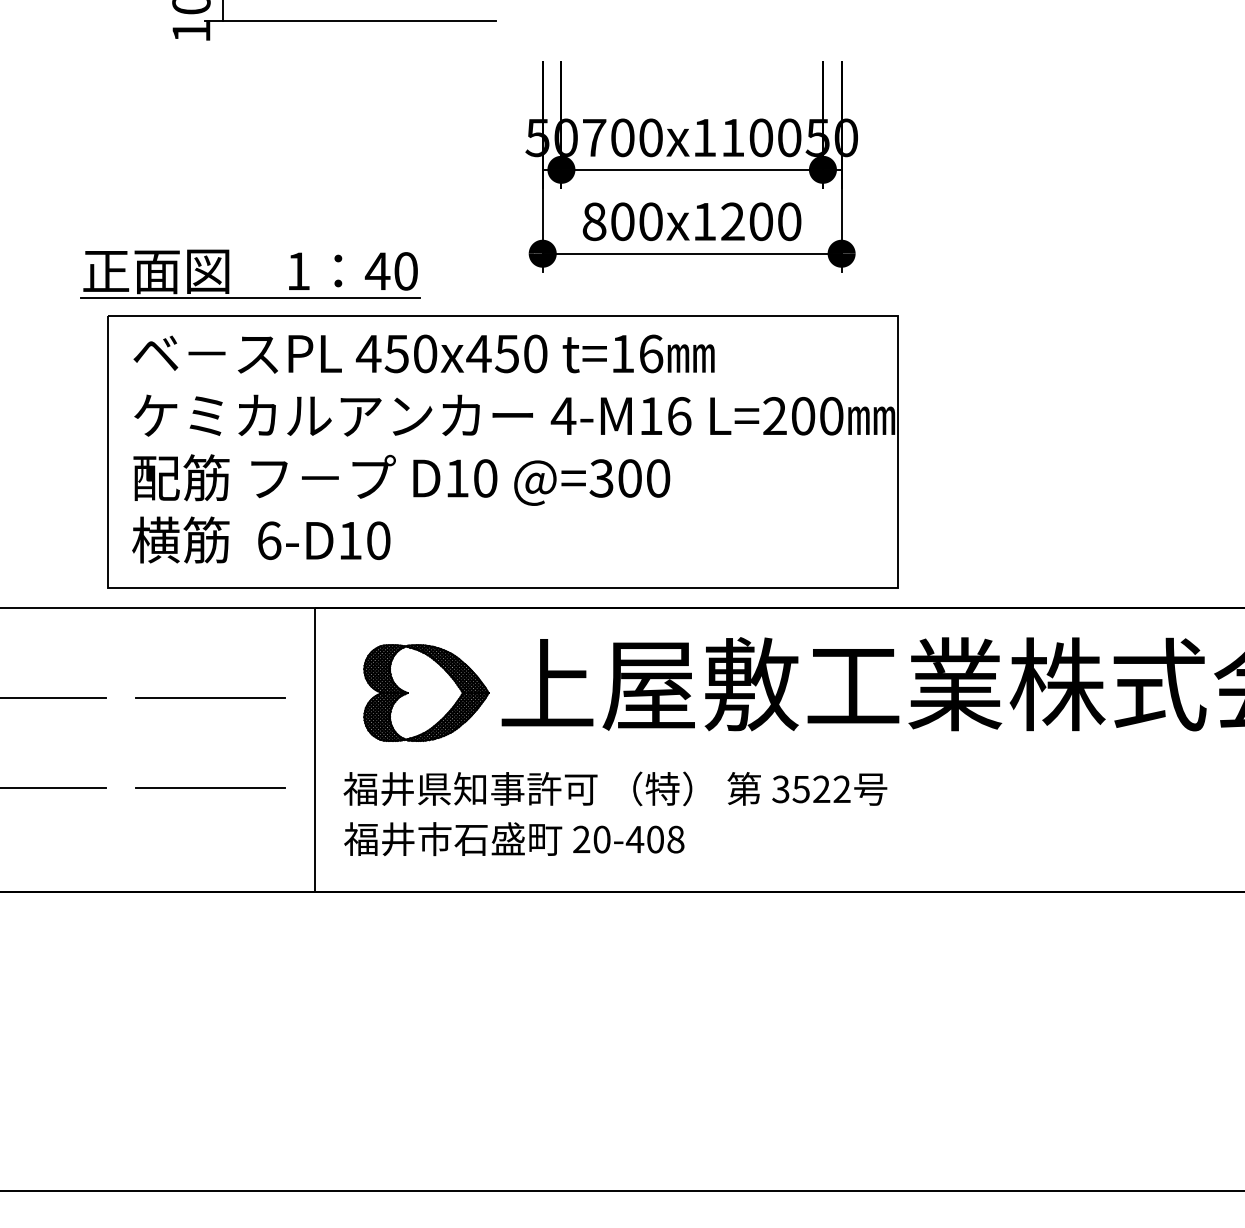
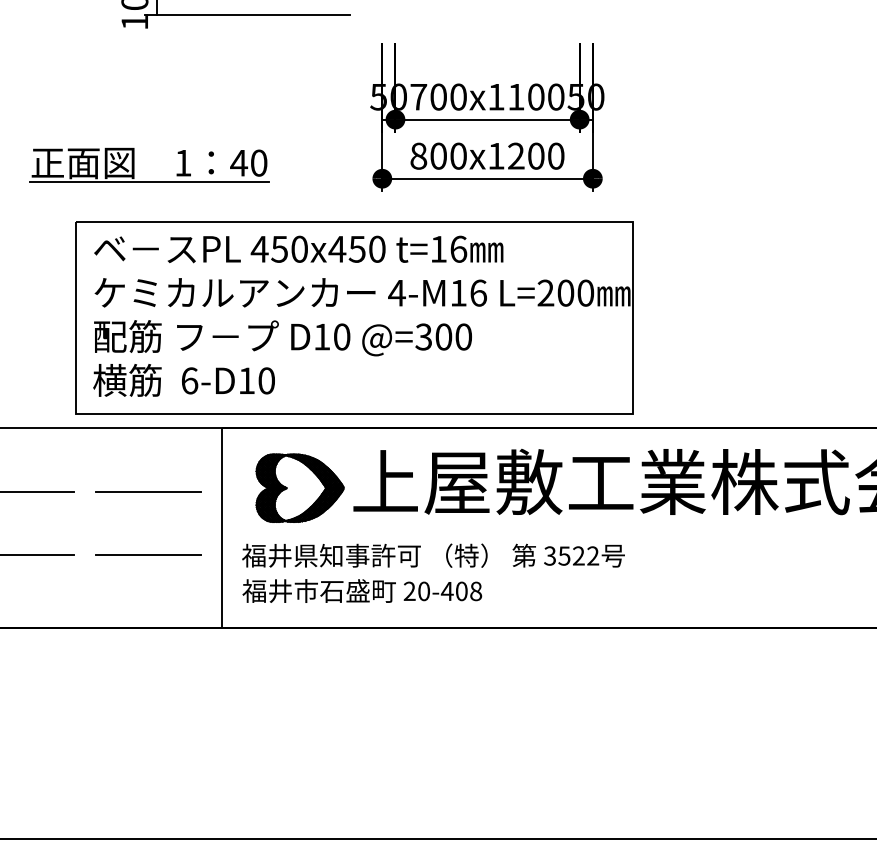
part: (229, 273) -> (134, 164), moved

